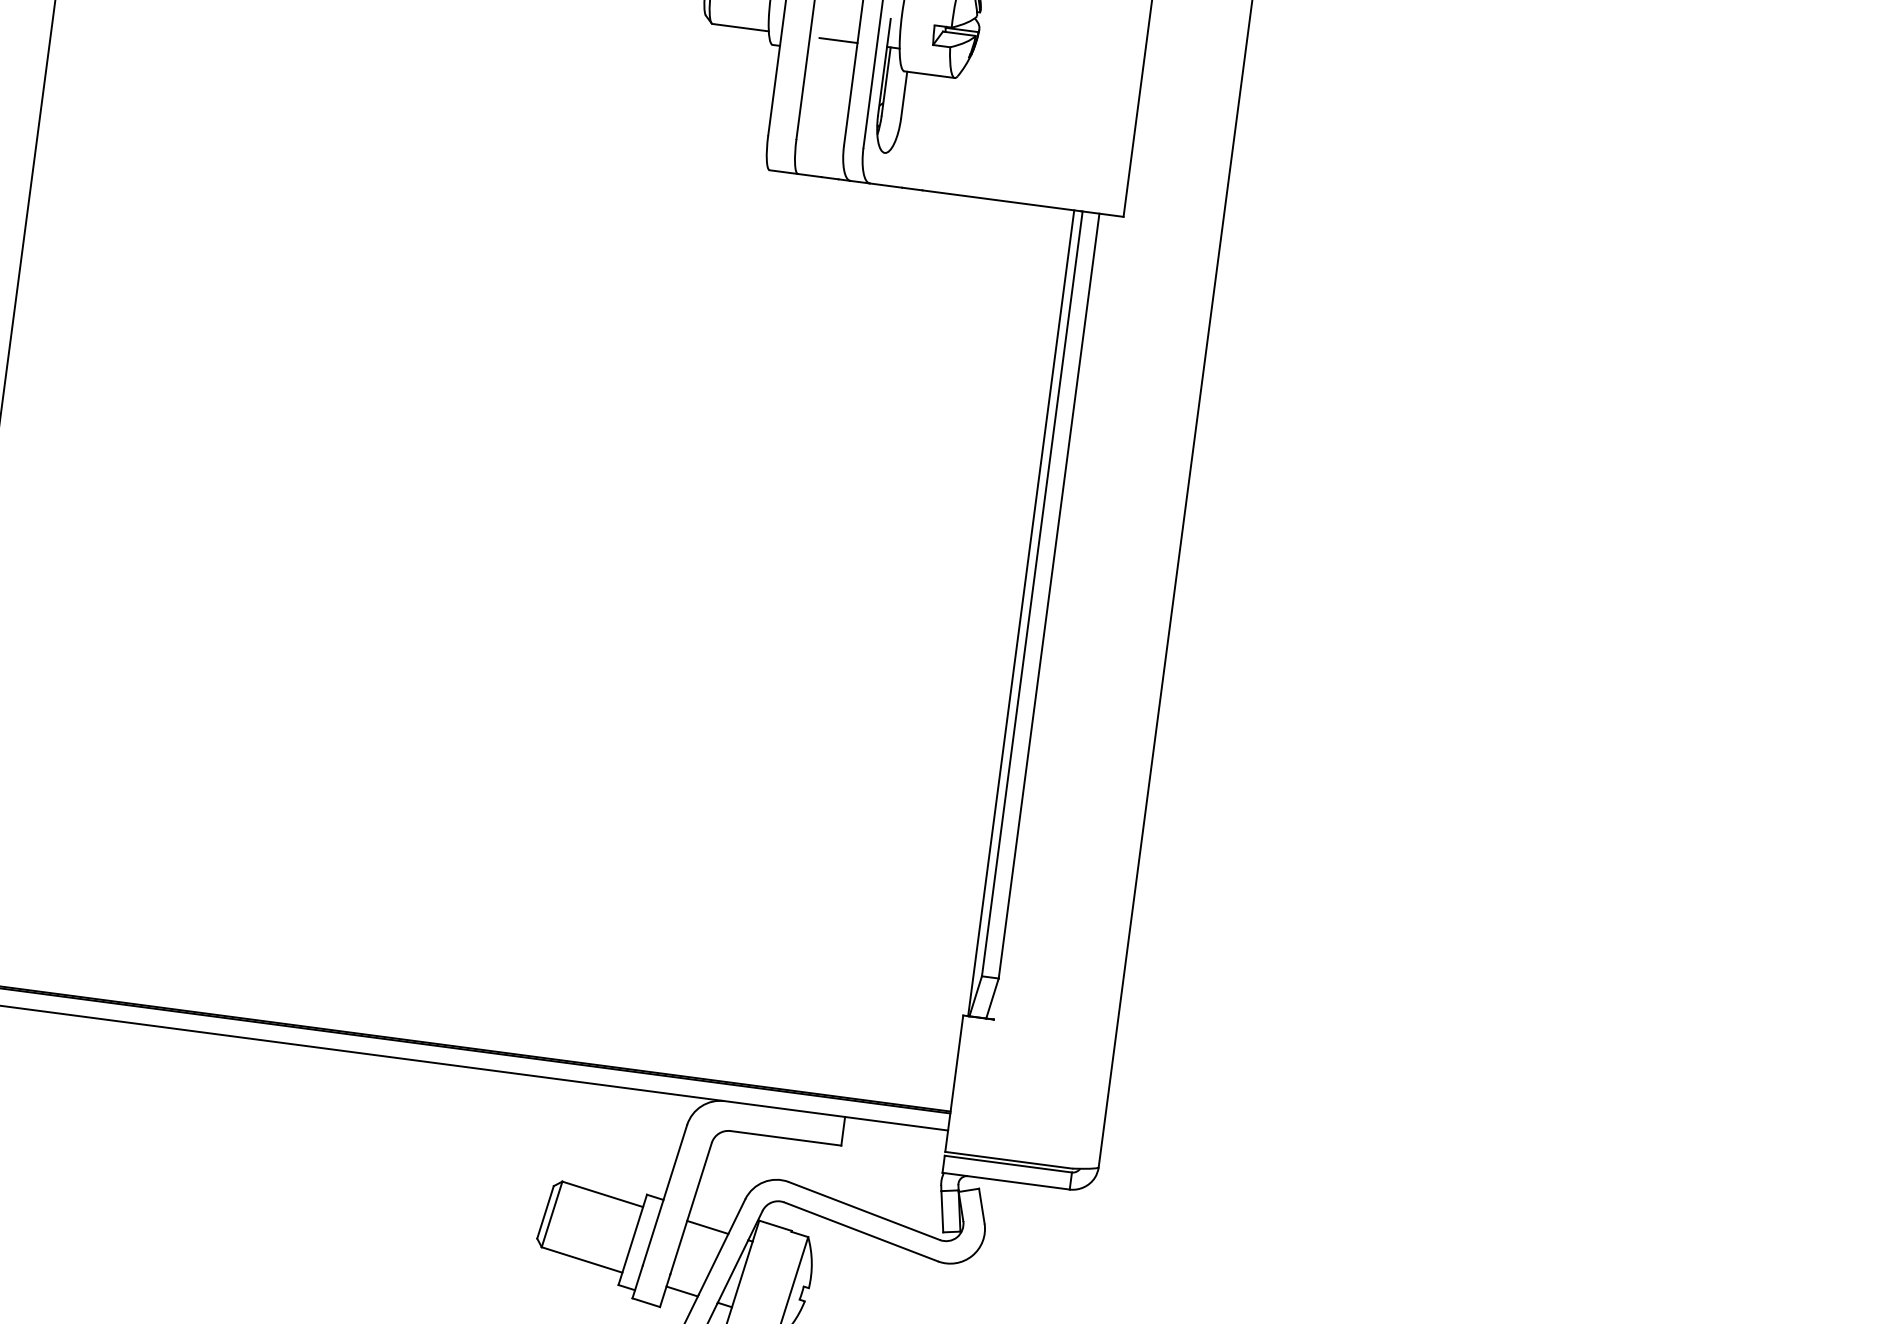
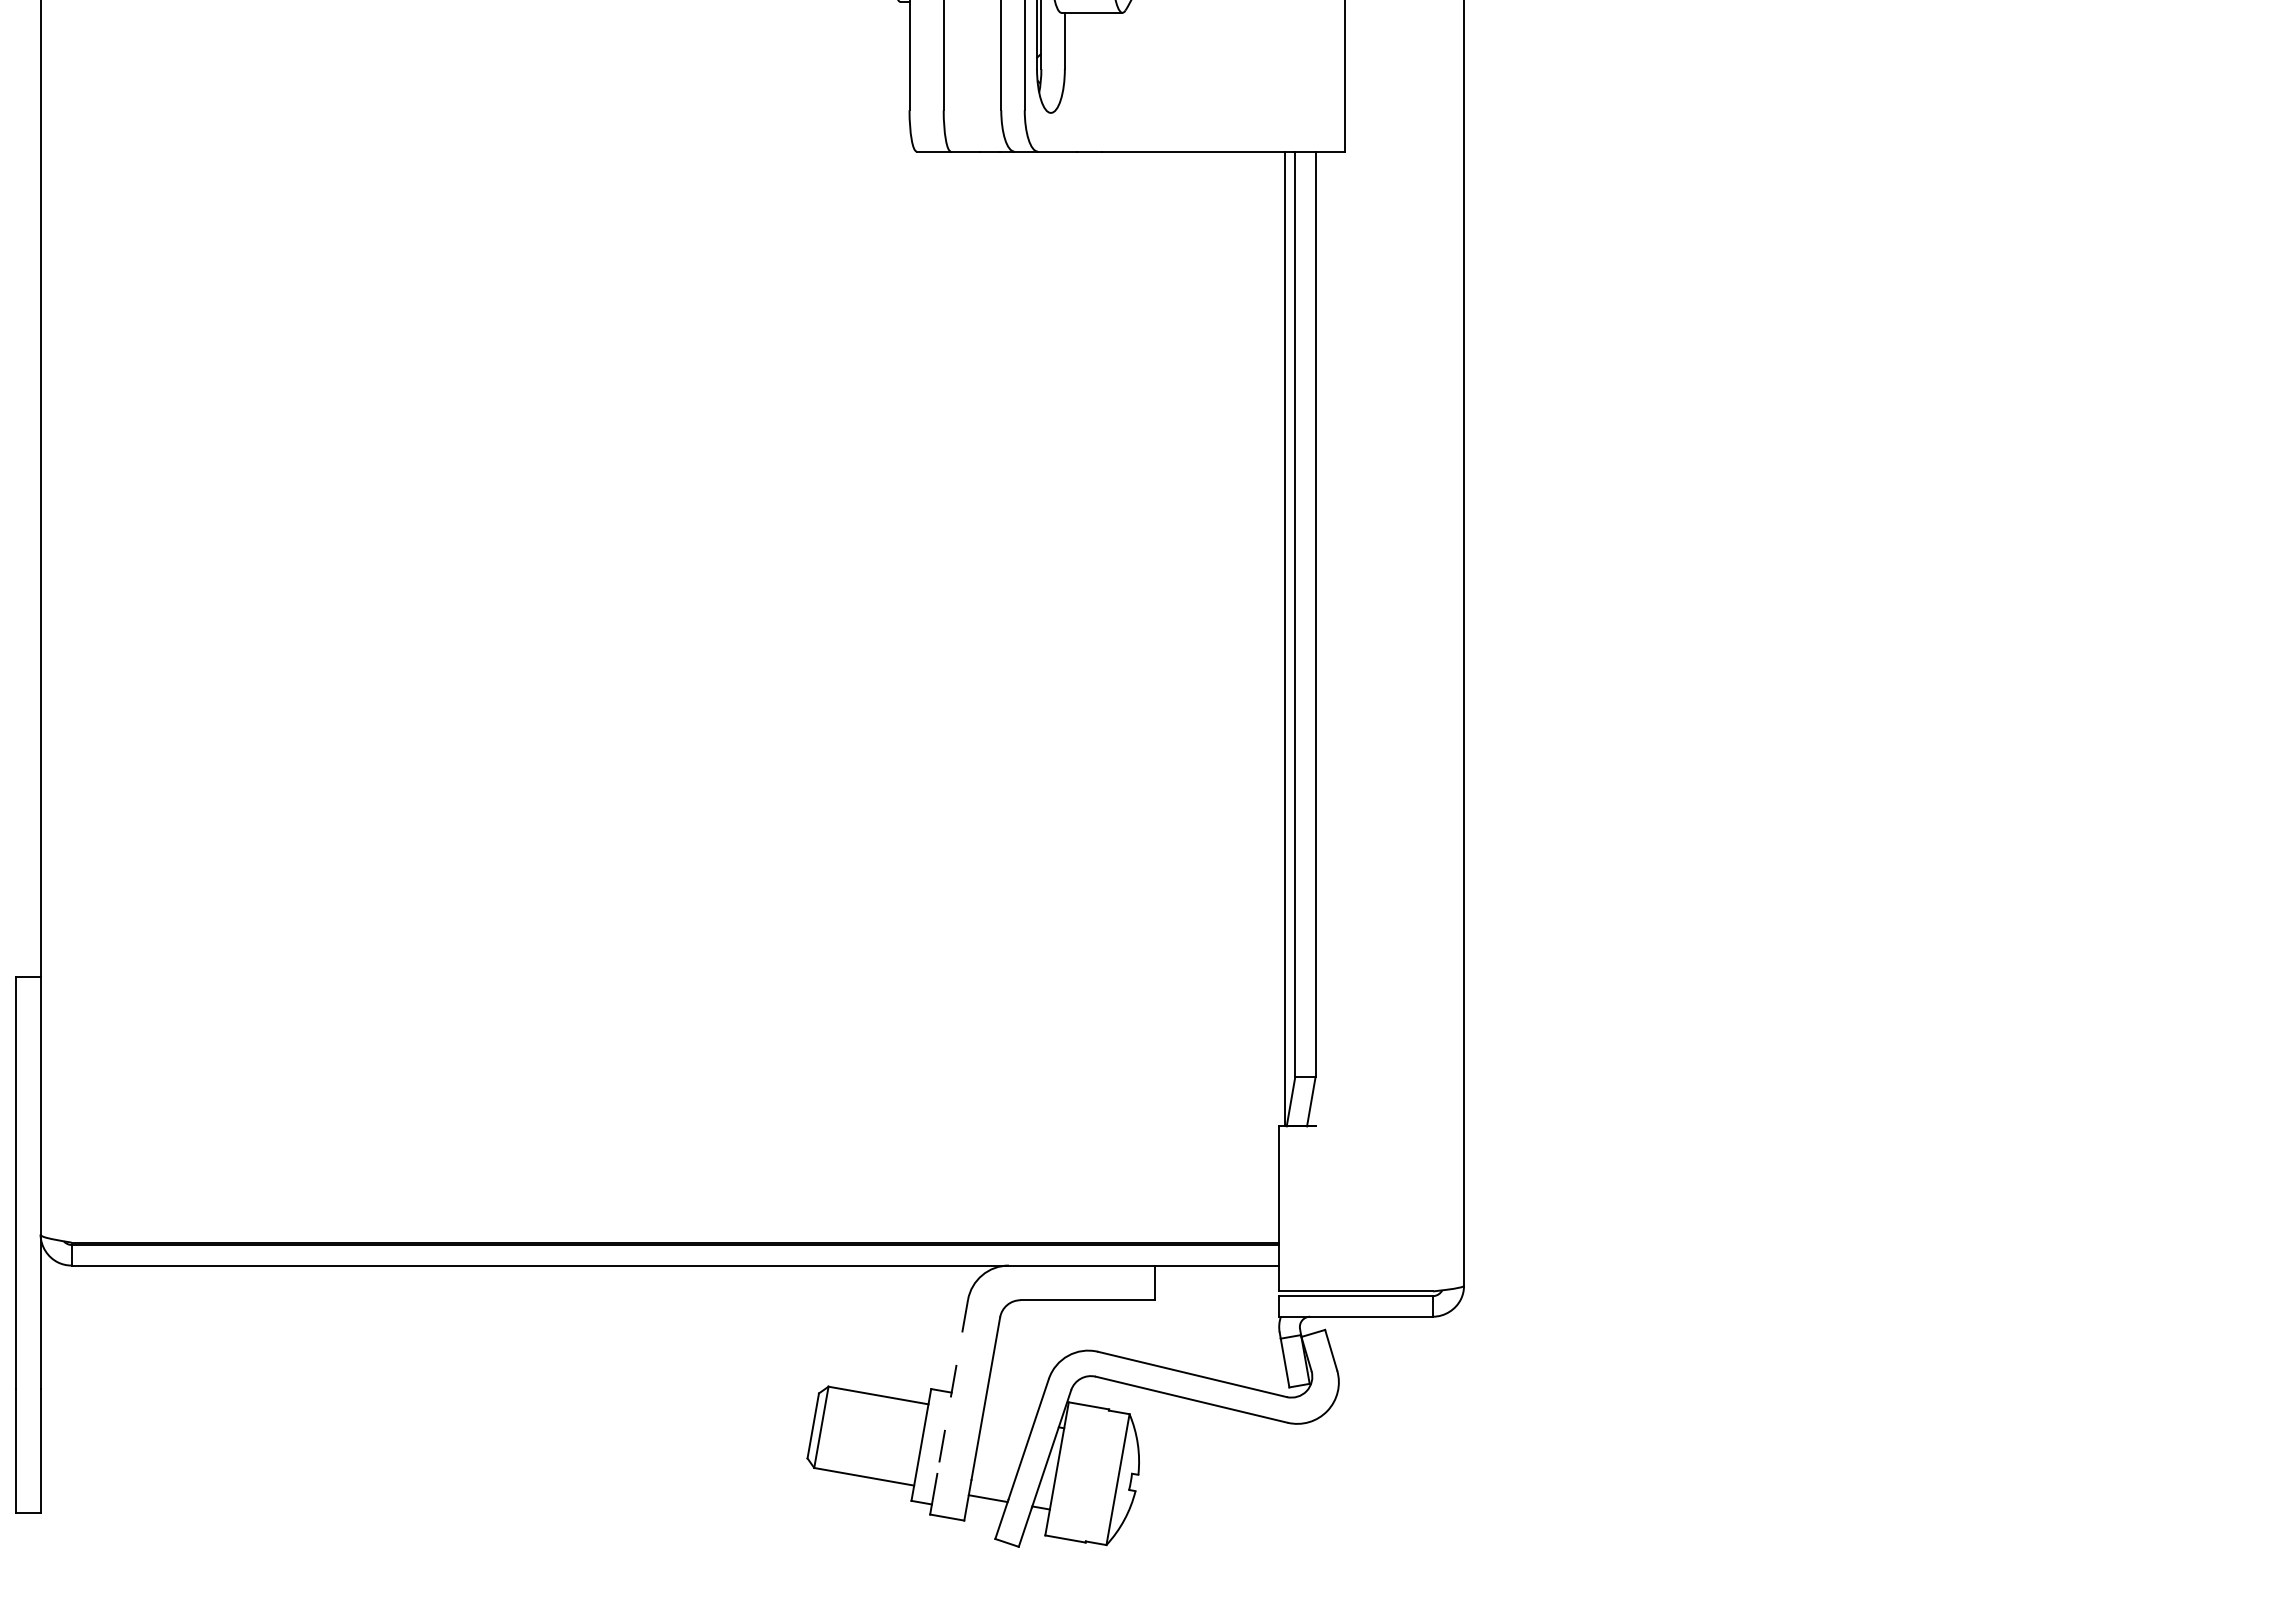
line: (664, 1195) -> (952, 1387), solid -> dashed
line: (707, 1226) -> (1008, 1417), removed

